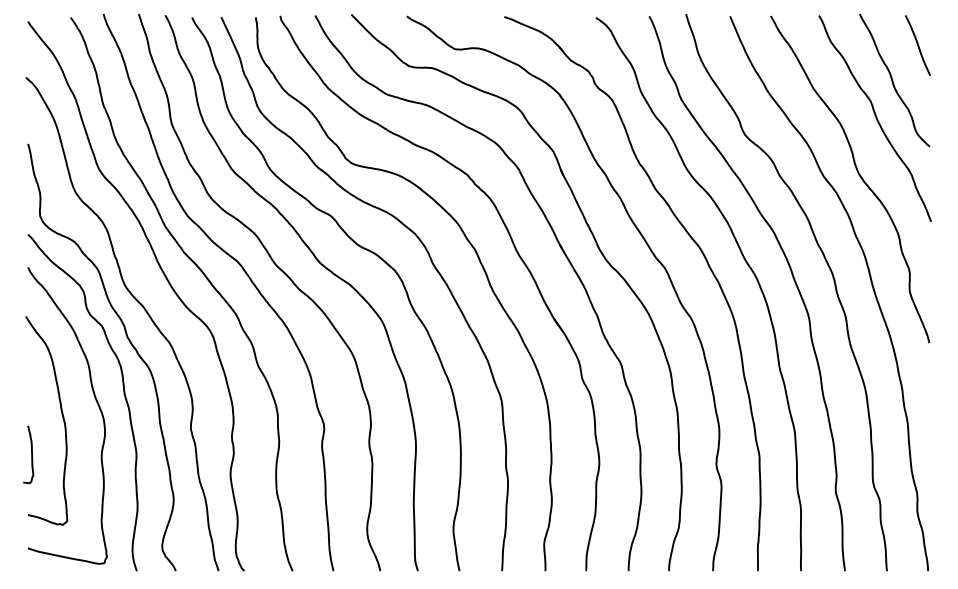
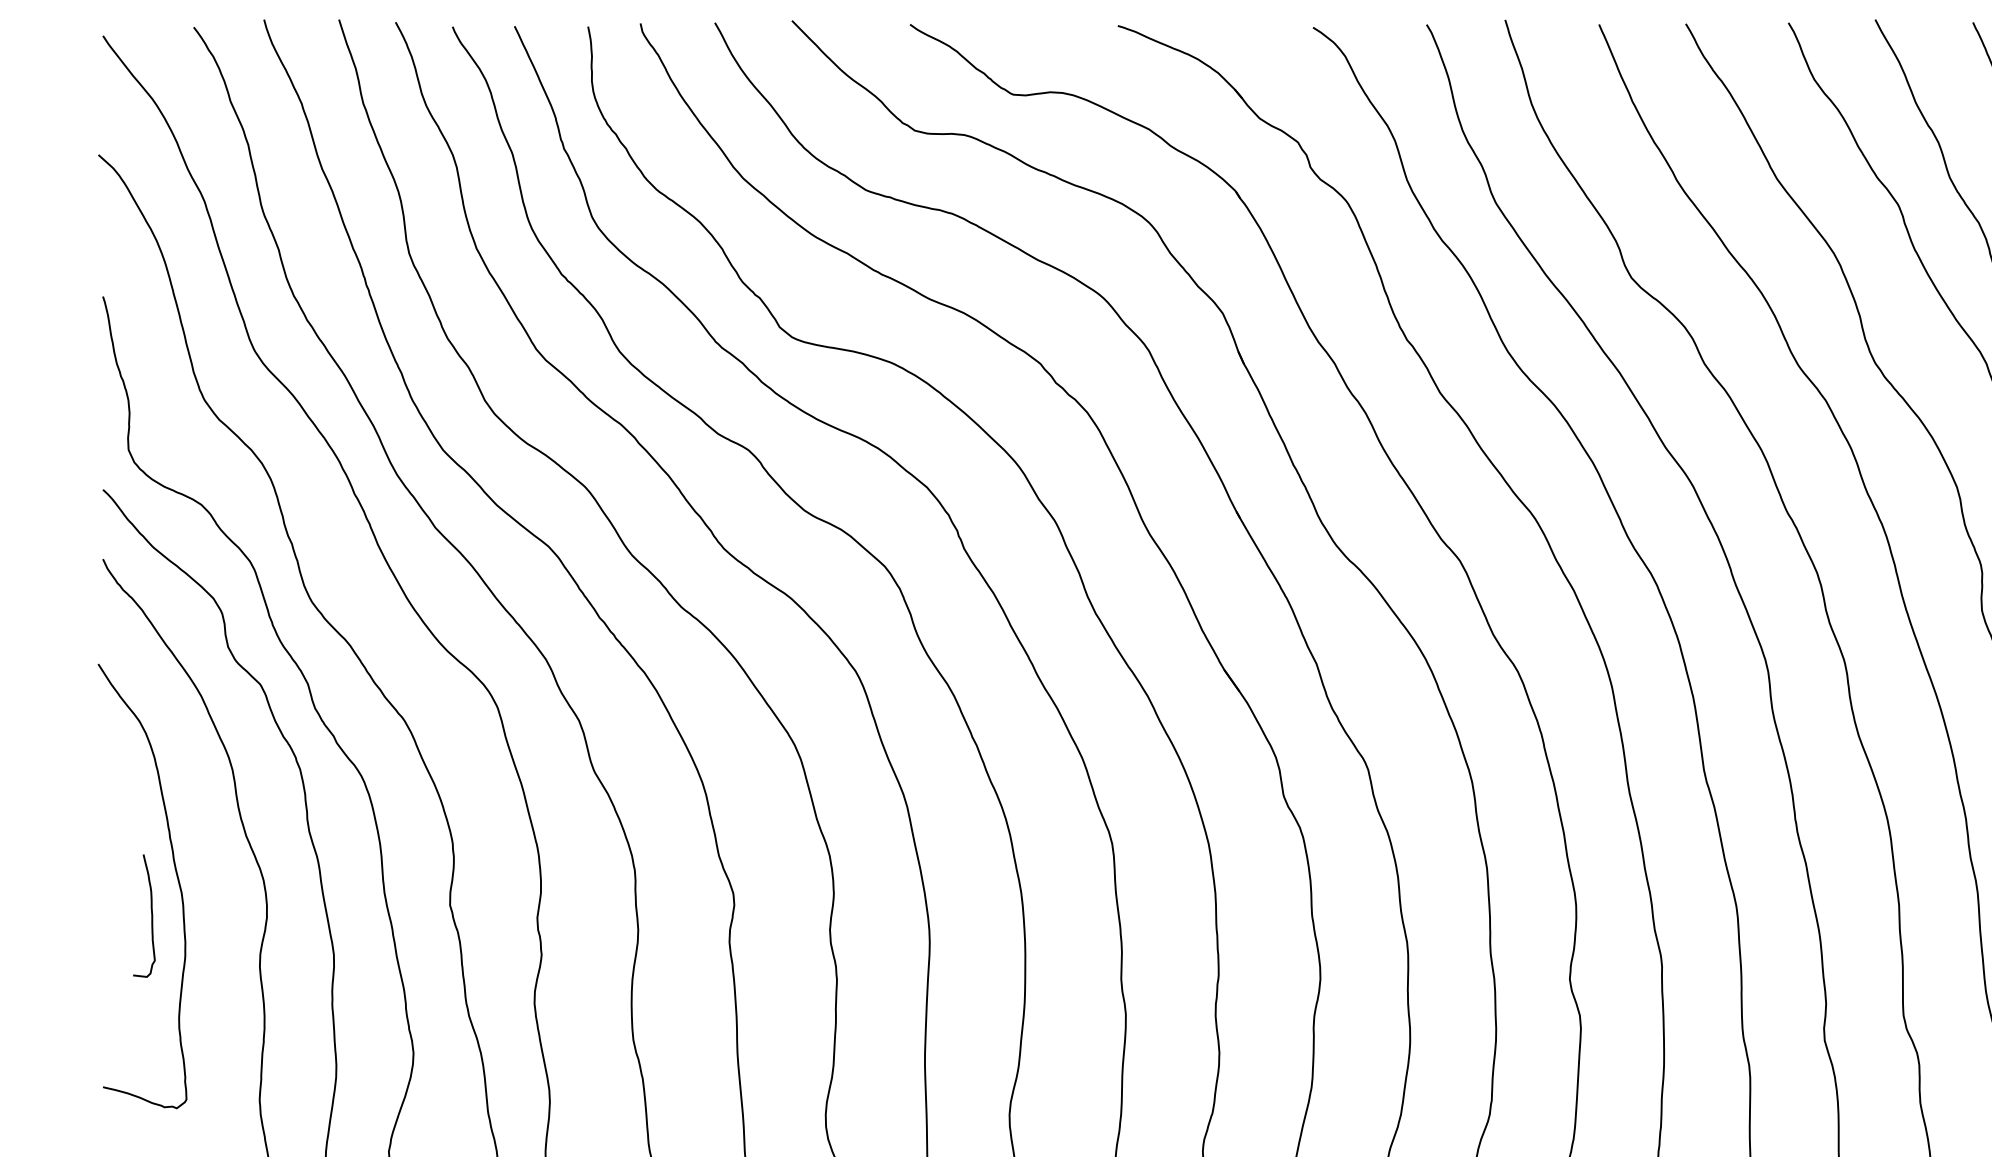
curve: (31, 454) -> (150, 915), moved

